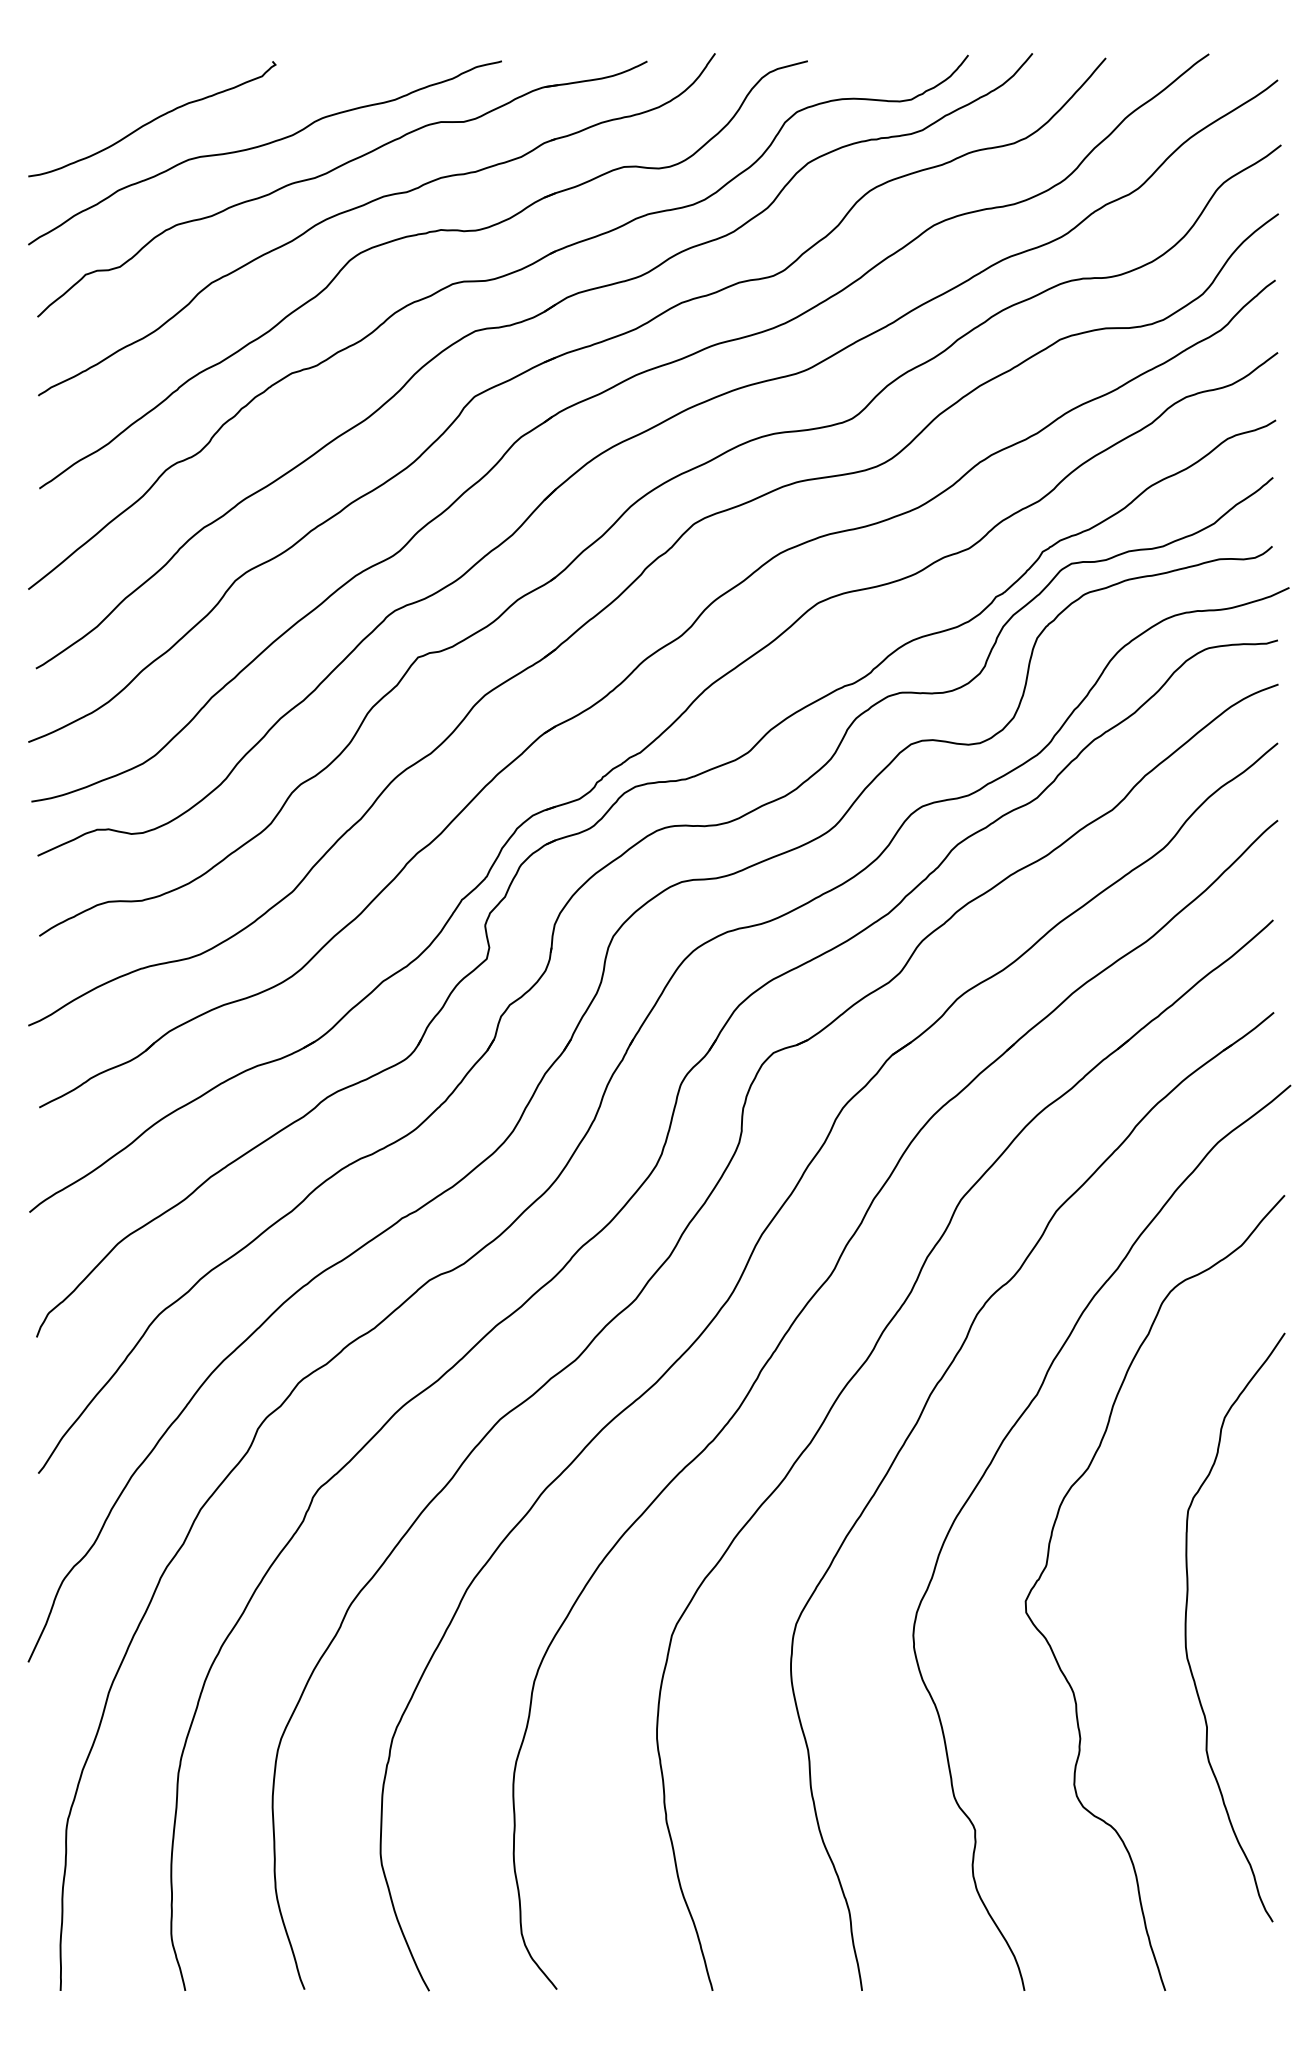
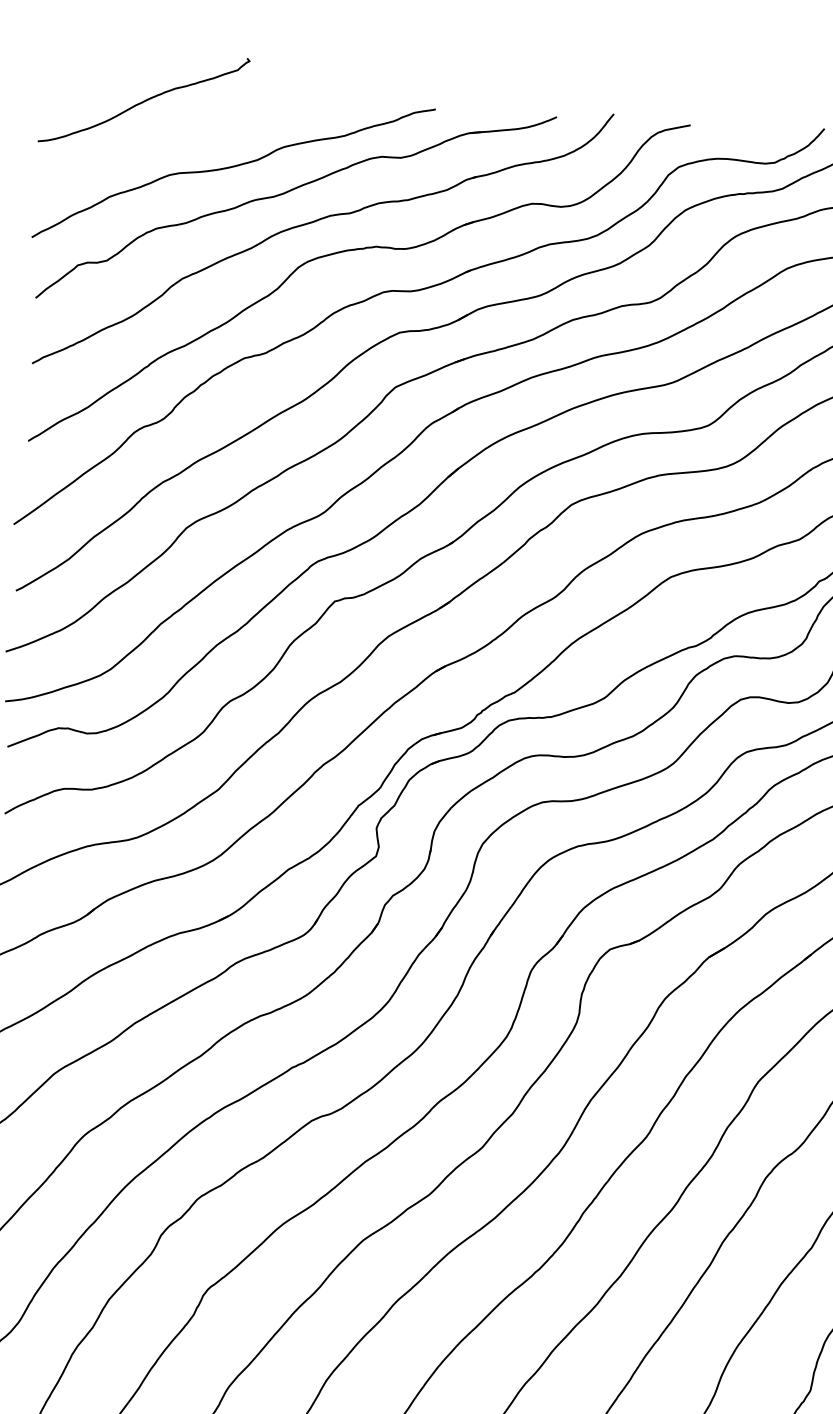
curve: (152, 119) -> (144, 100), moved

